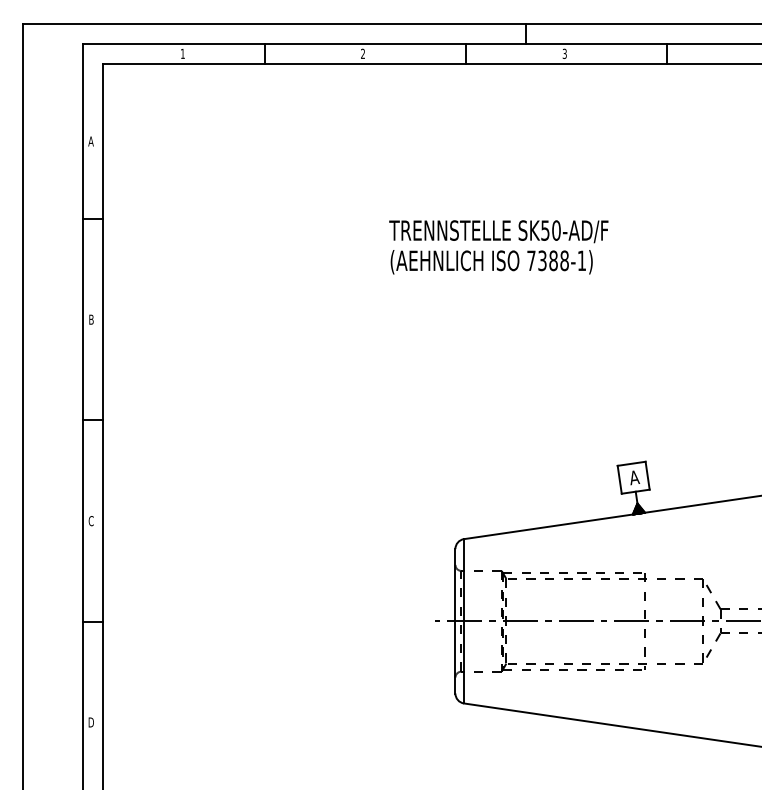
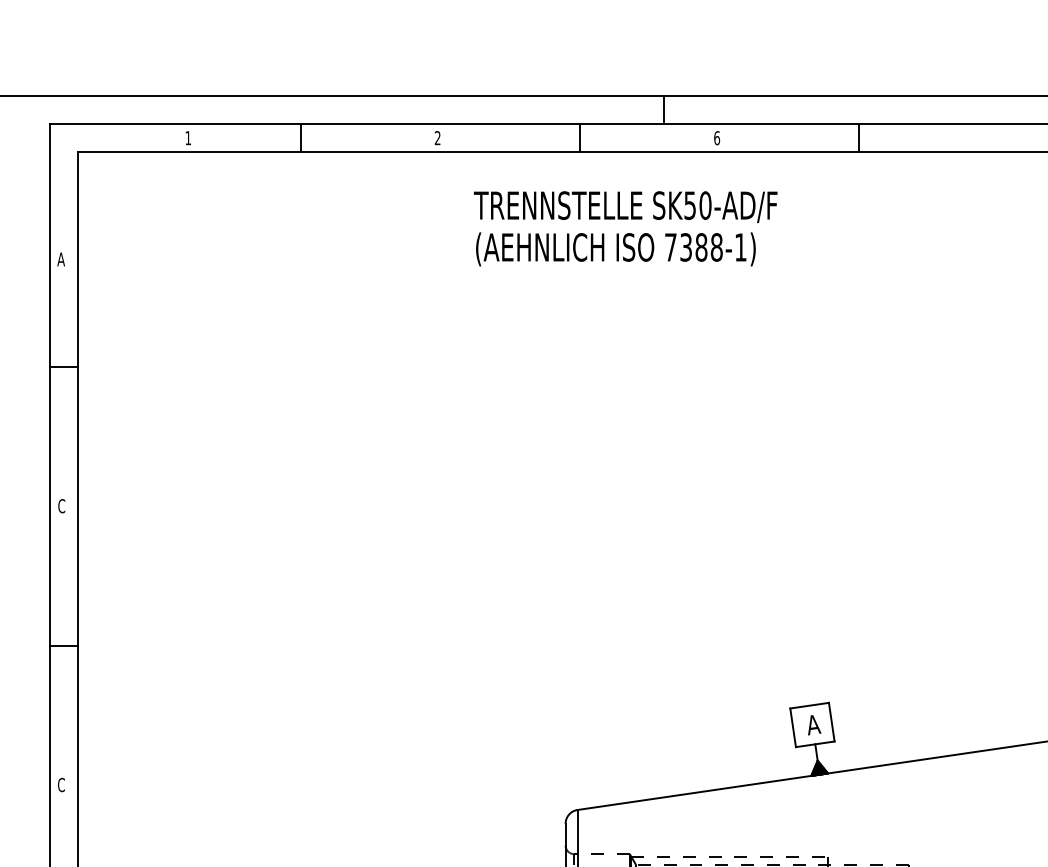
text: (564, 53) -> (716, 137), 3 -> 6
text: (498, 247) -> (625, 228), moved
text: (91, 319) -> (61, 505), B -> C

